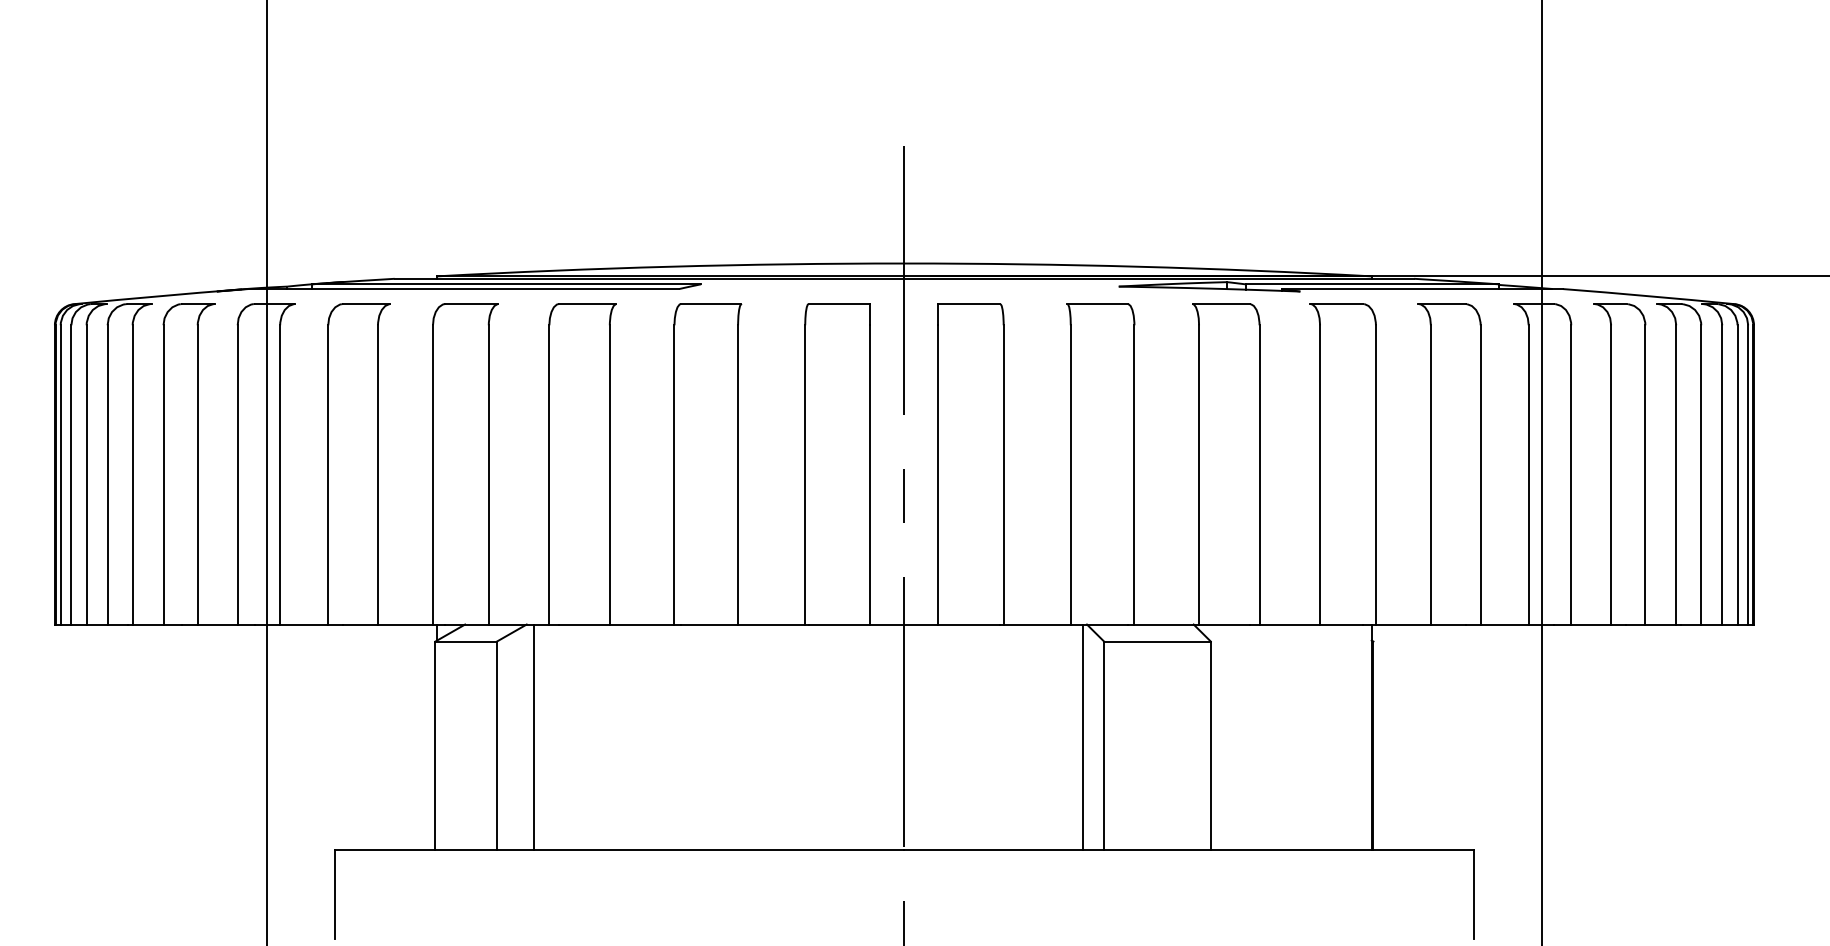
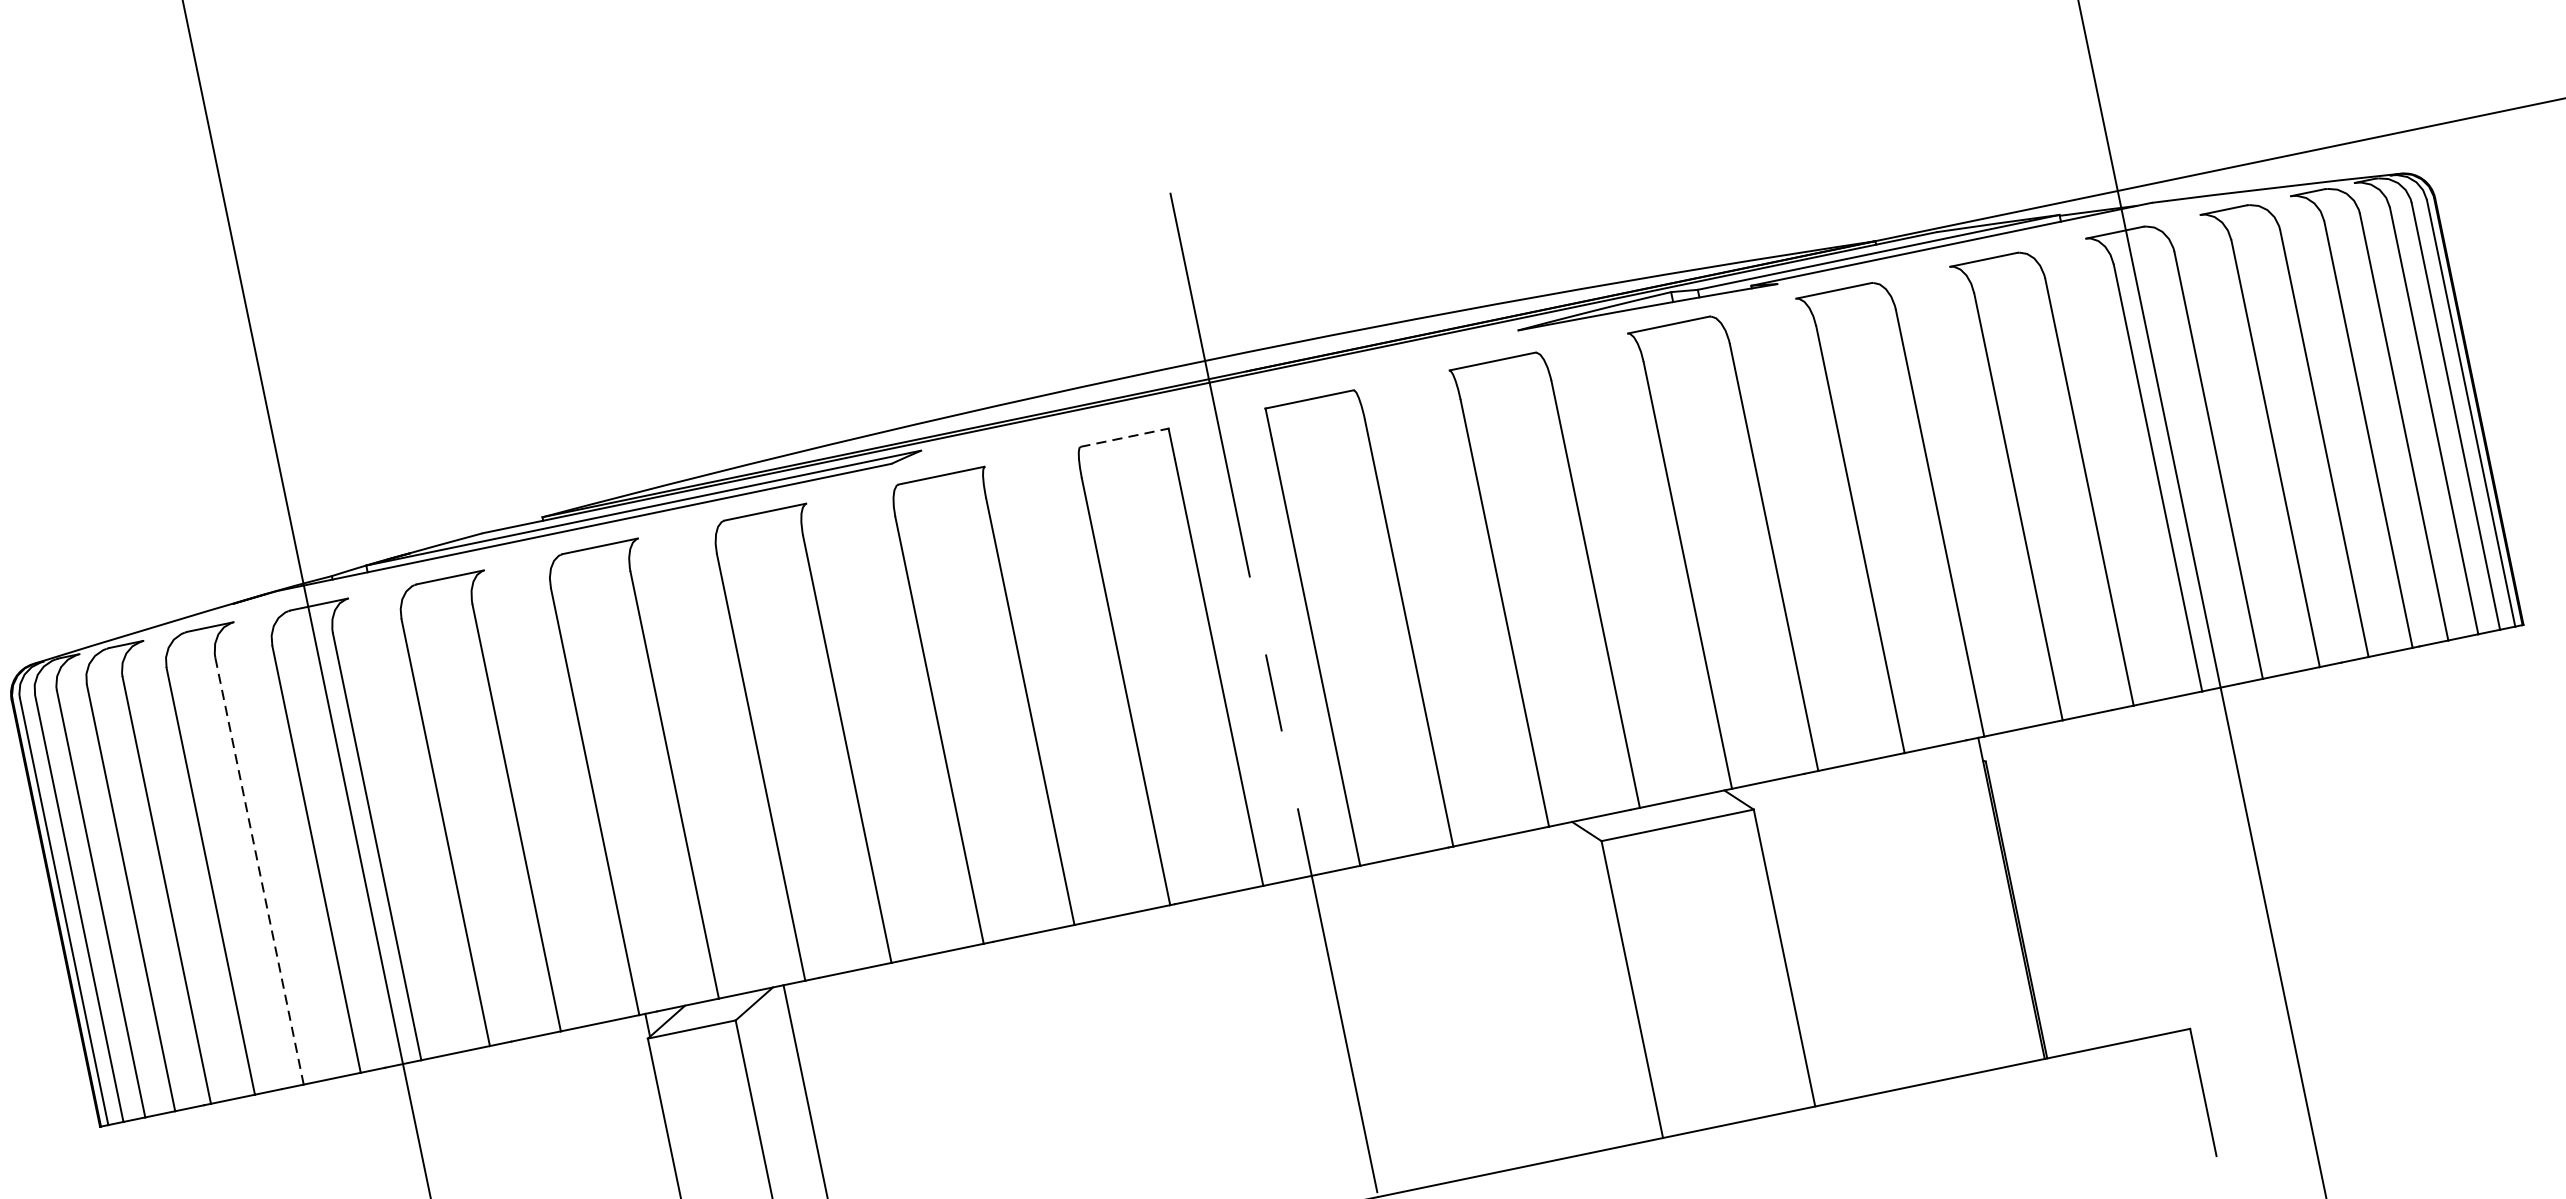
line: (839, 303) -> (1124, 437), solid -> dashed
line: (197, 474) -> (259, 870), solid -> dashed
line: (1082, 736) -> (1598, 982), removed

